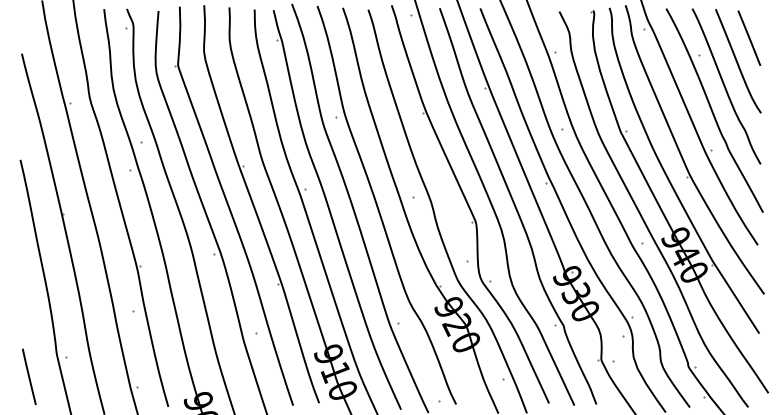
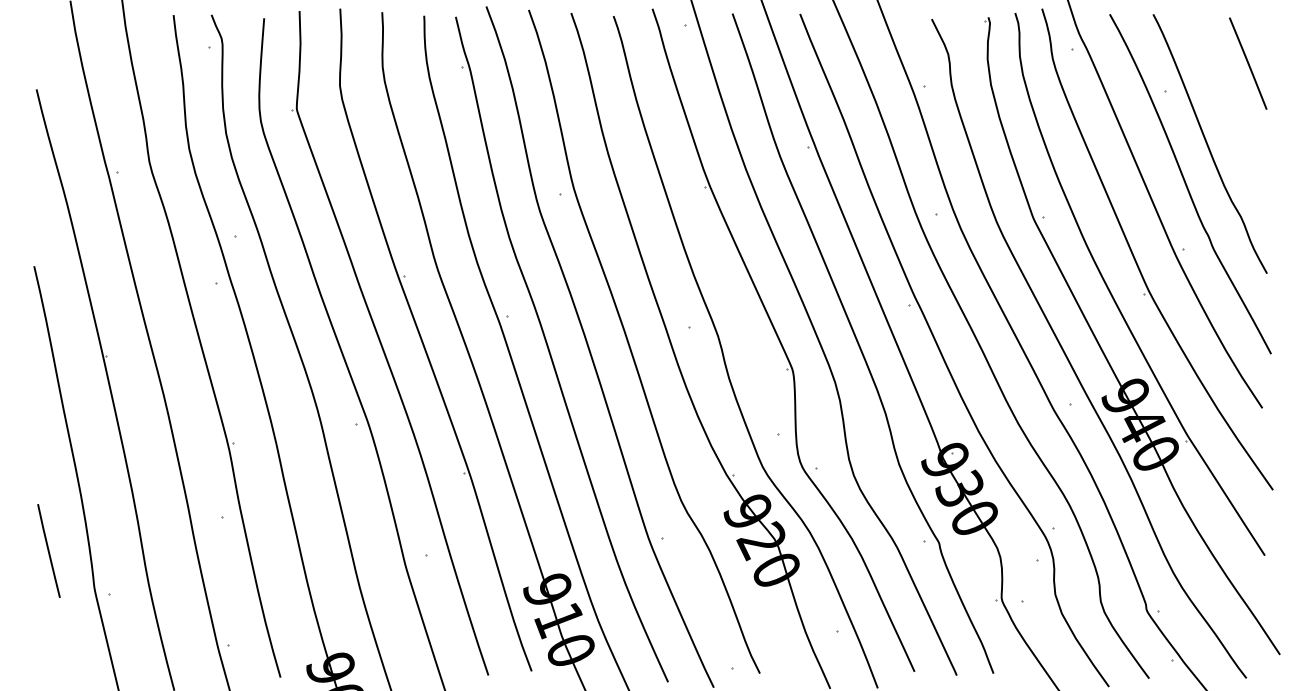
curve: (737, 61) -> (1228, 102), removed
line: (29, 376) -> (49, 550), moved

